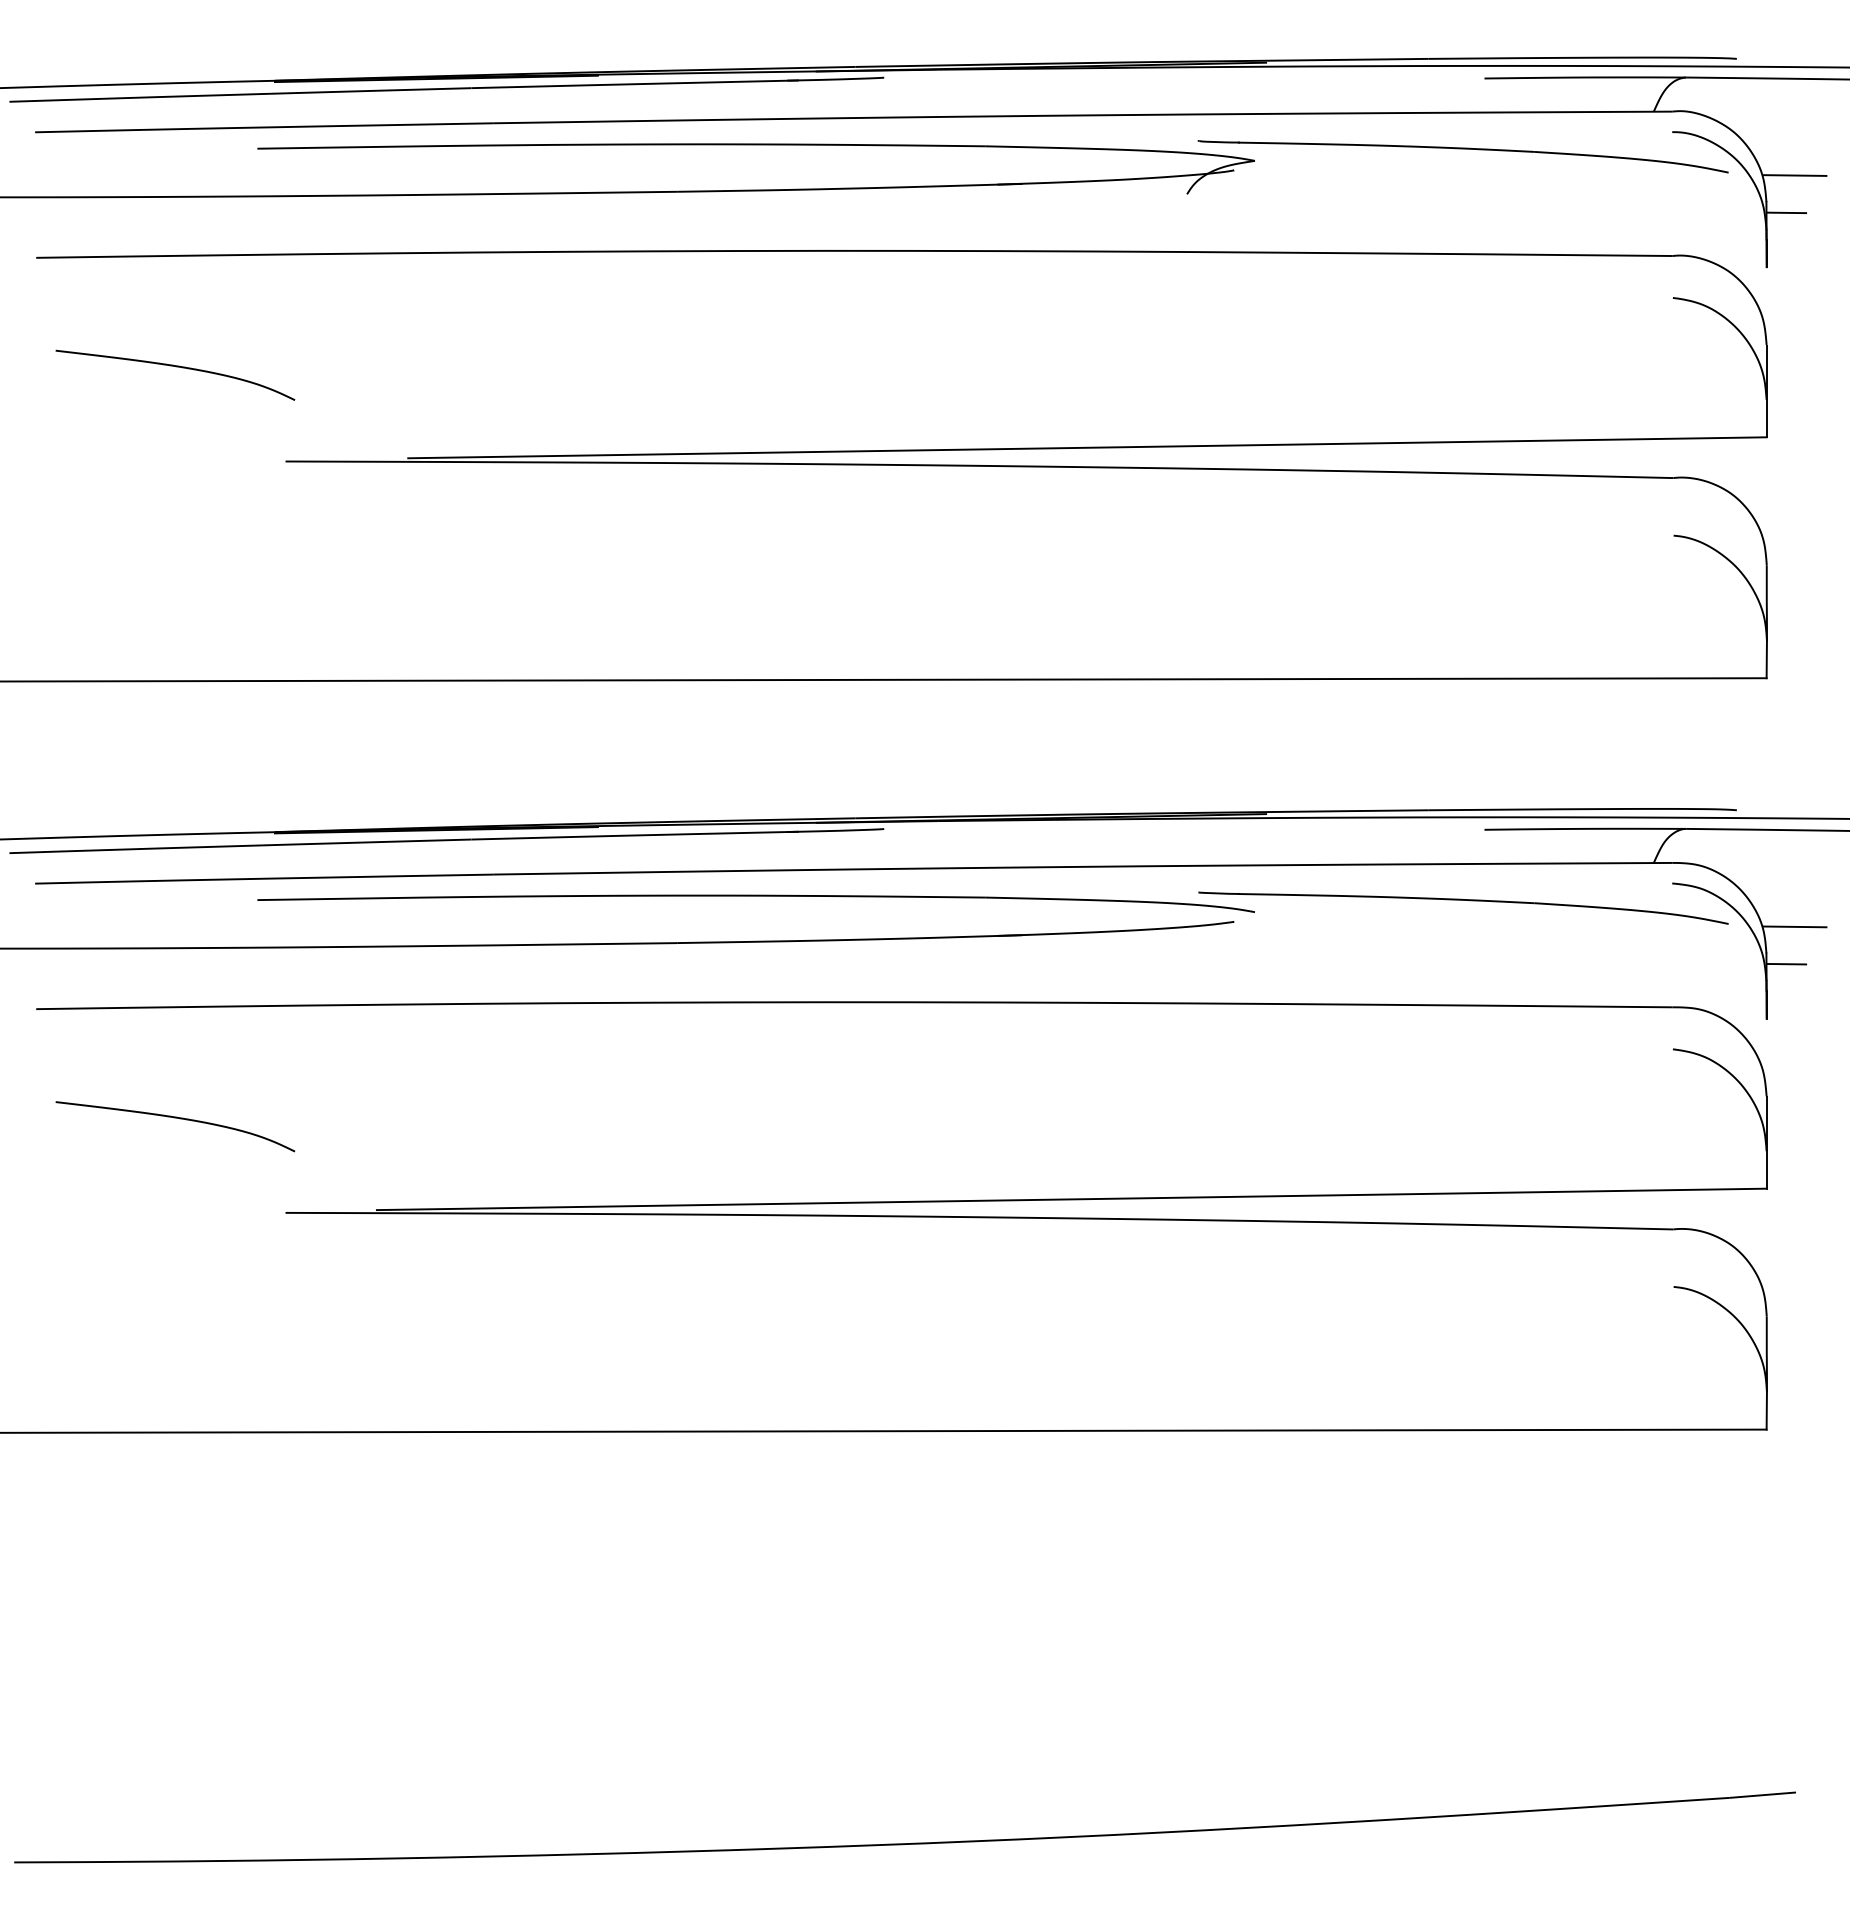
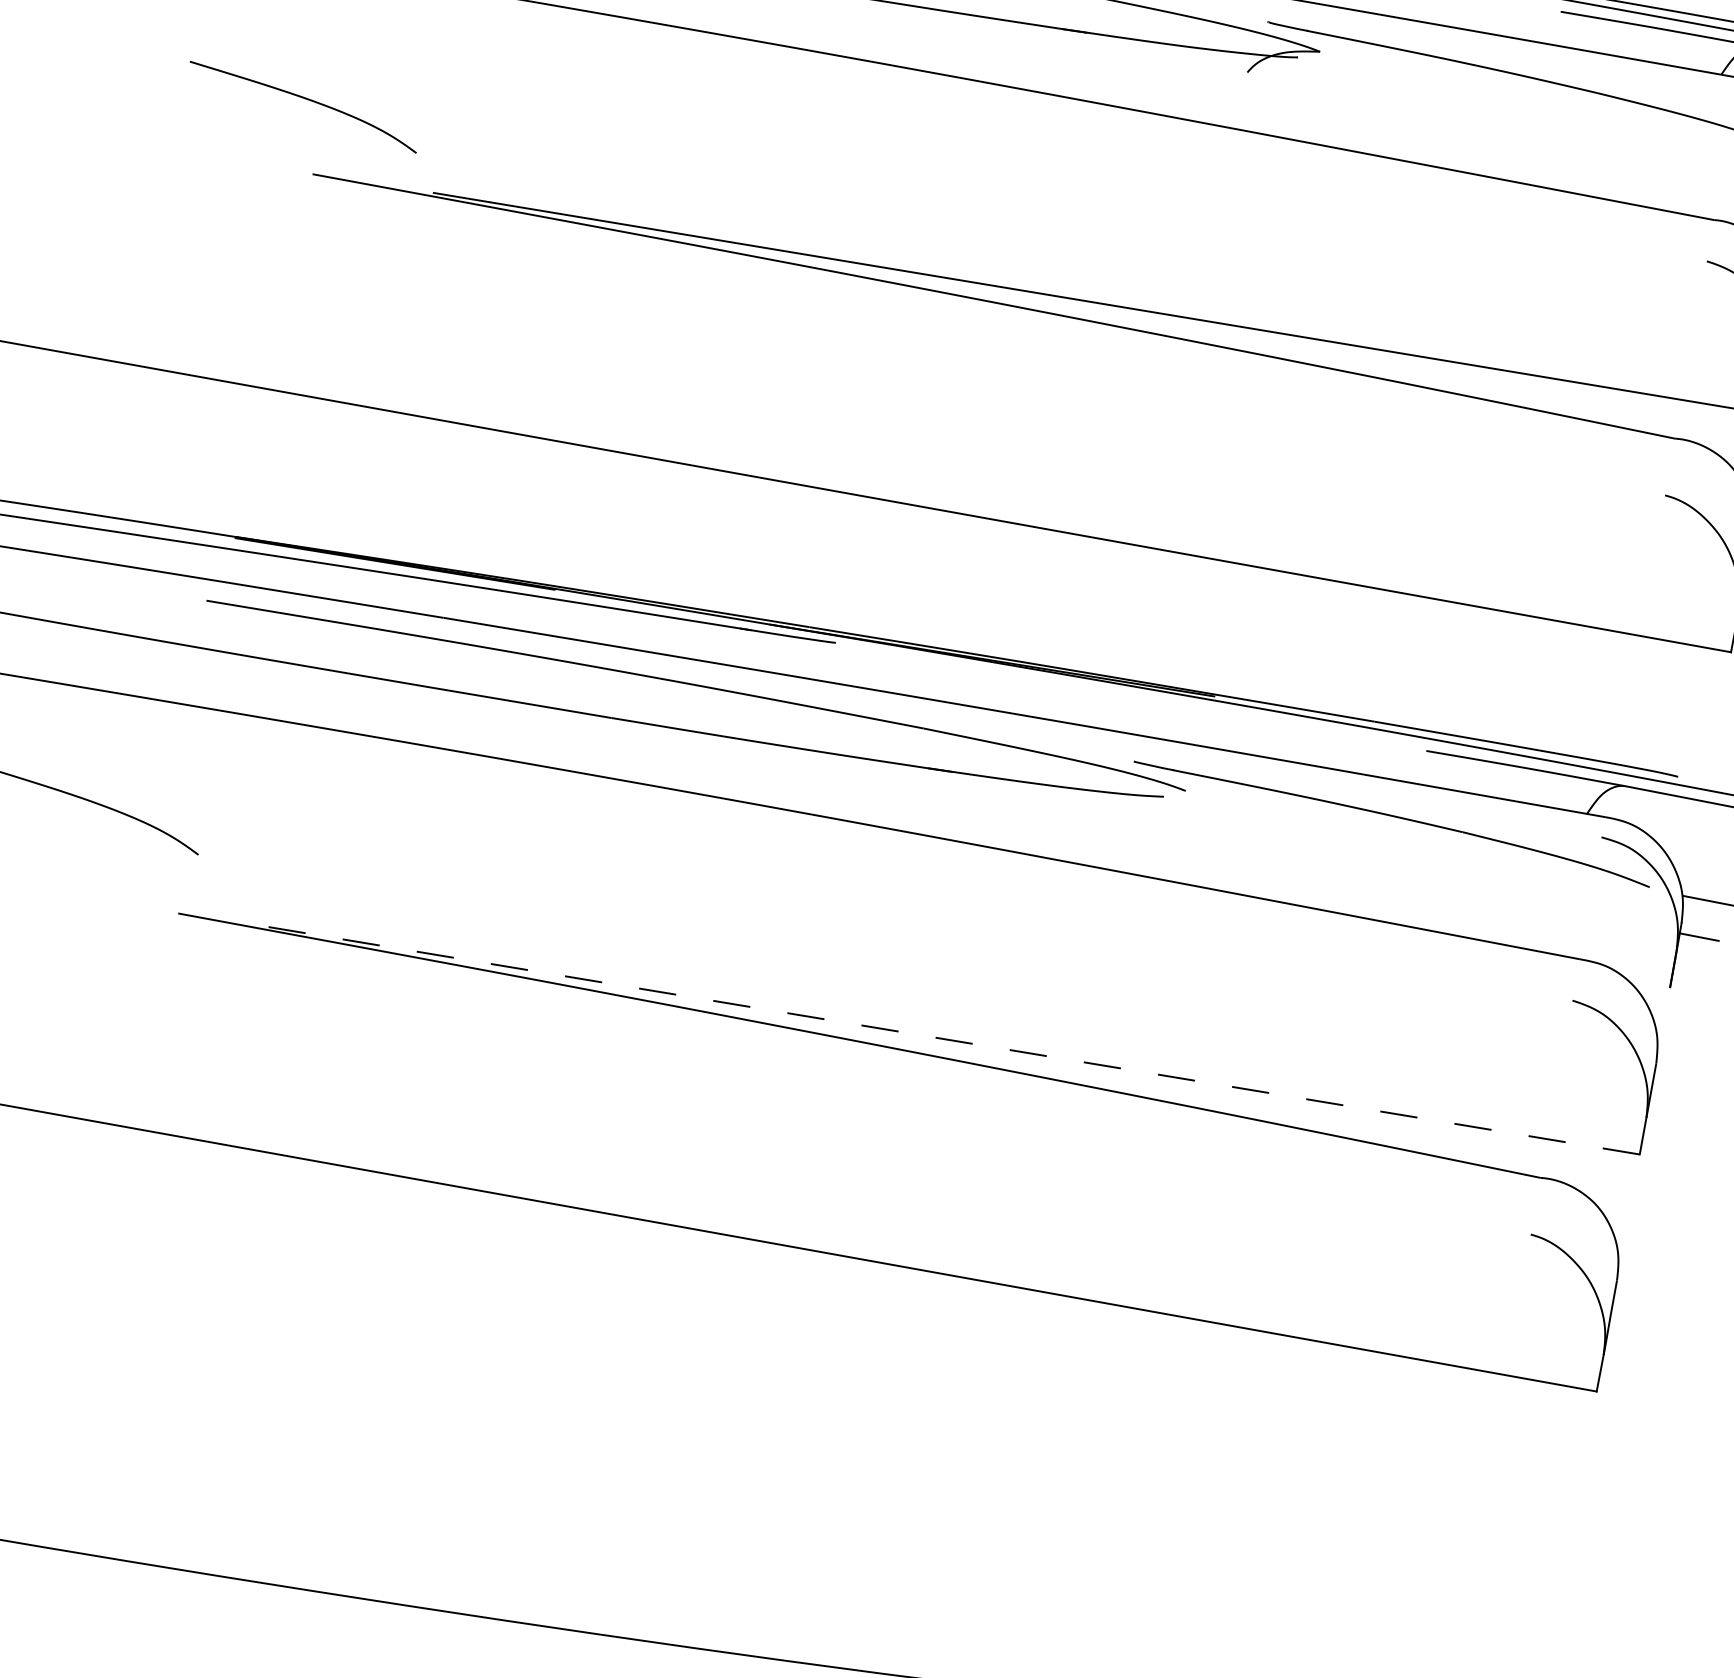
curve: (176, 367) -> (305, 99), moved
line: (1071, 1199) -> (953, 1040), solid -> dashed

